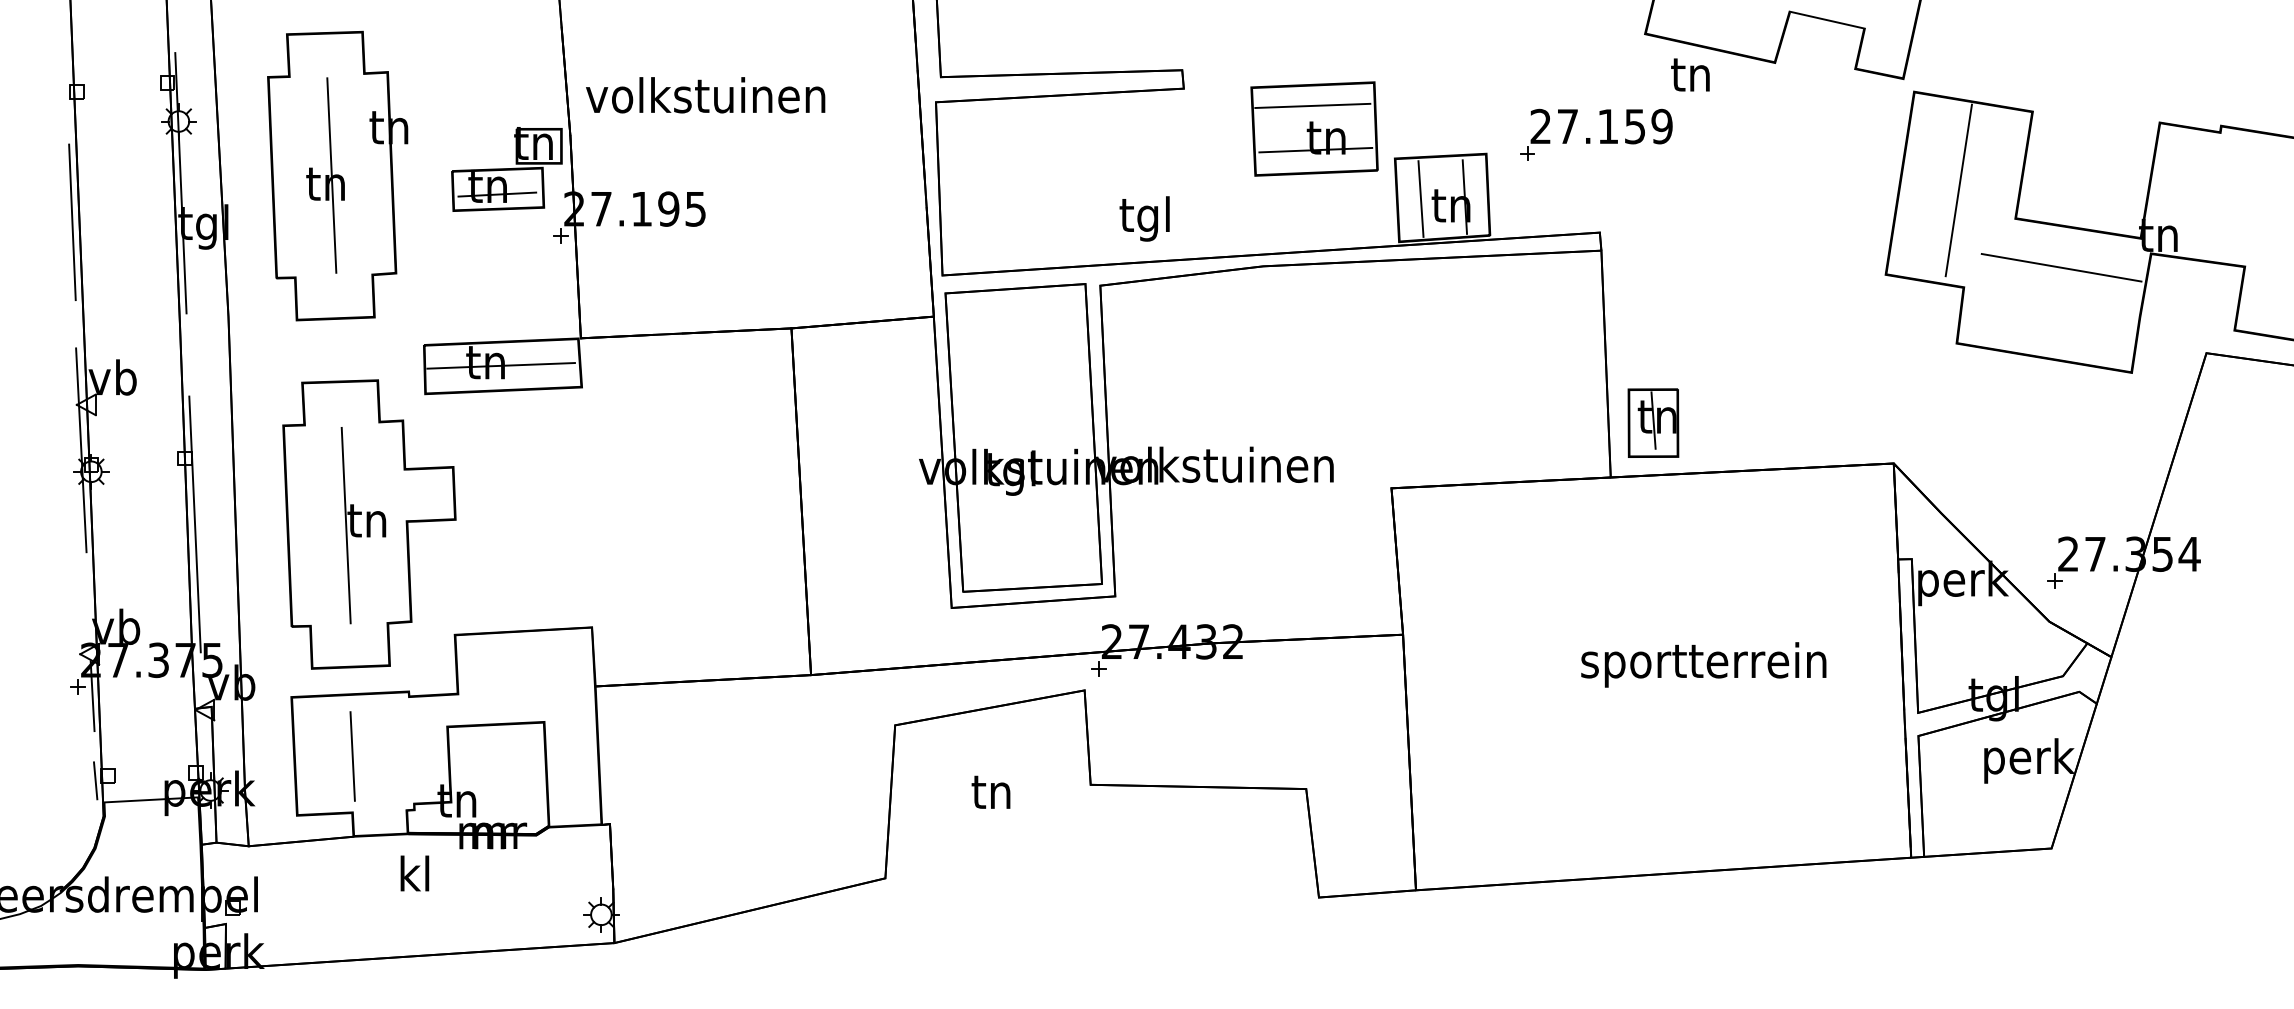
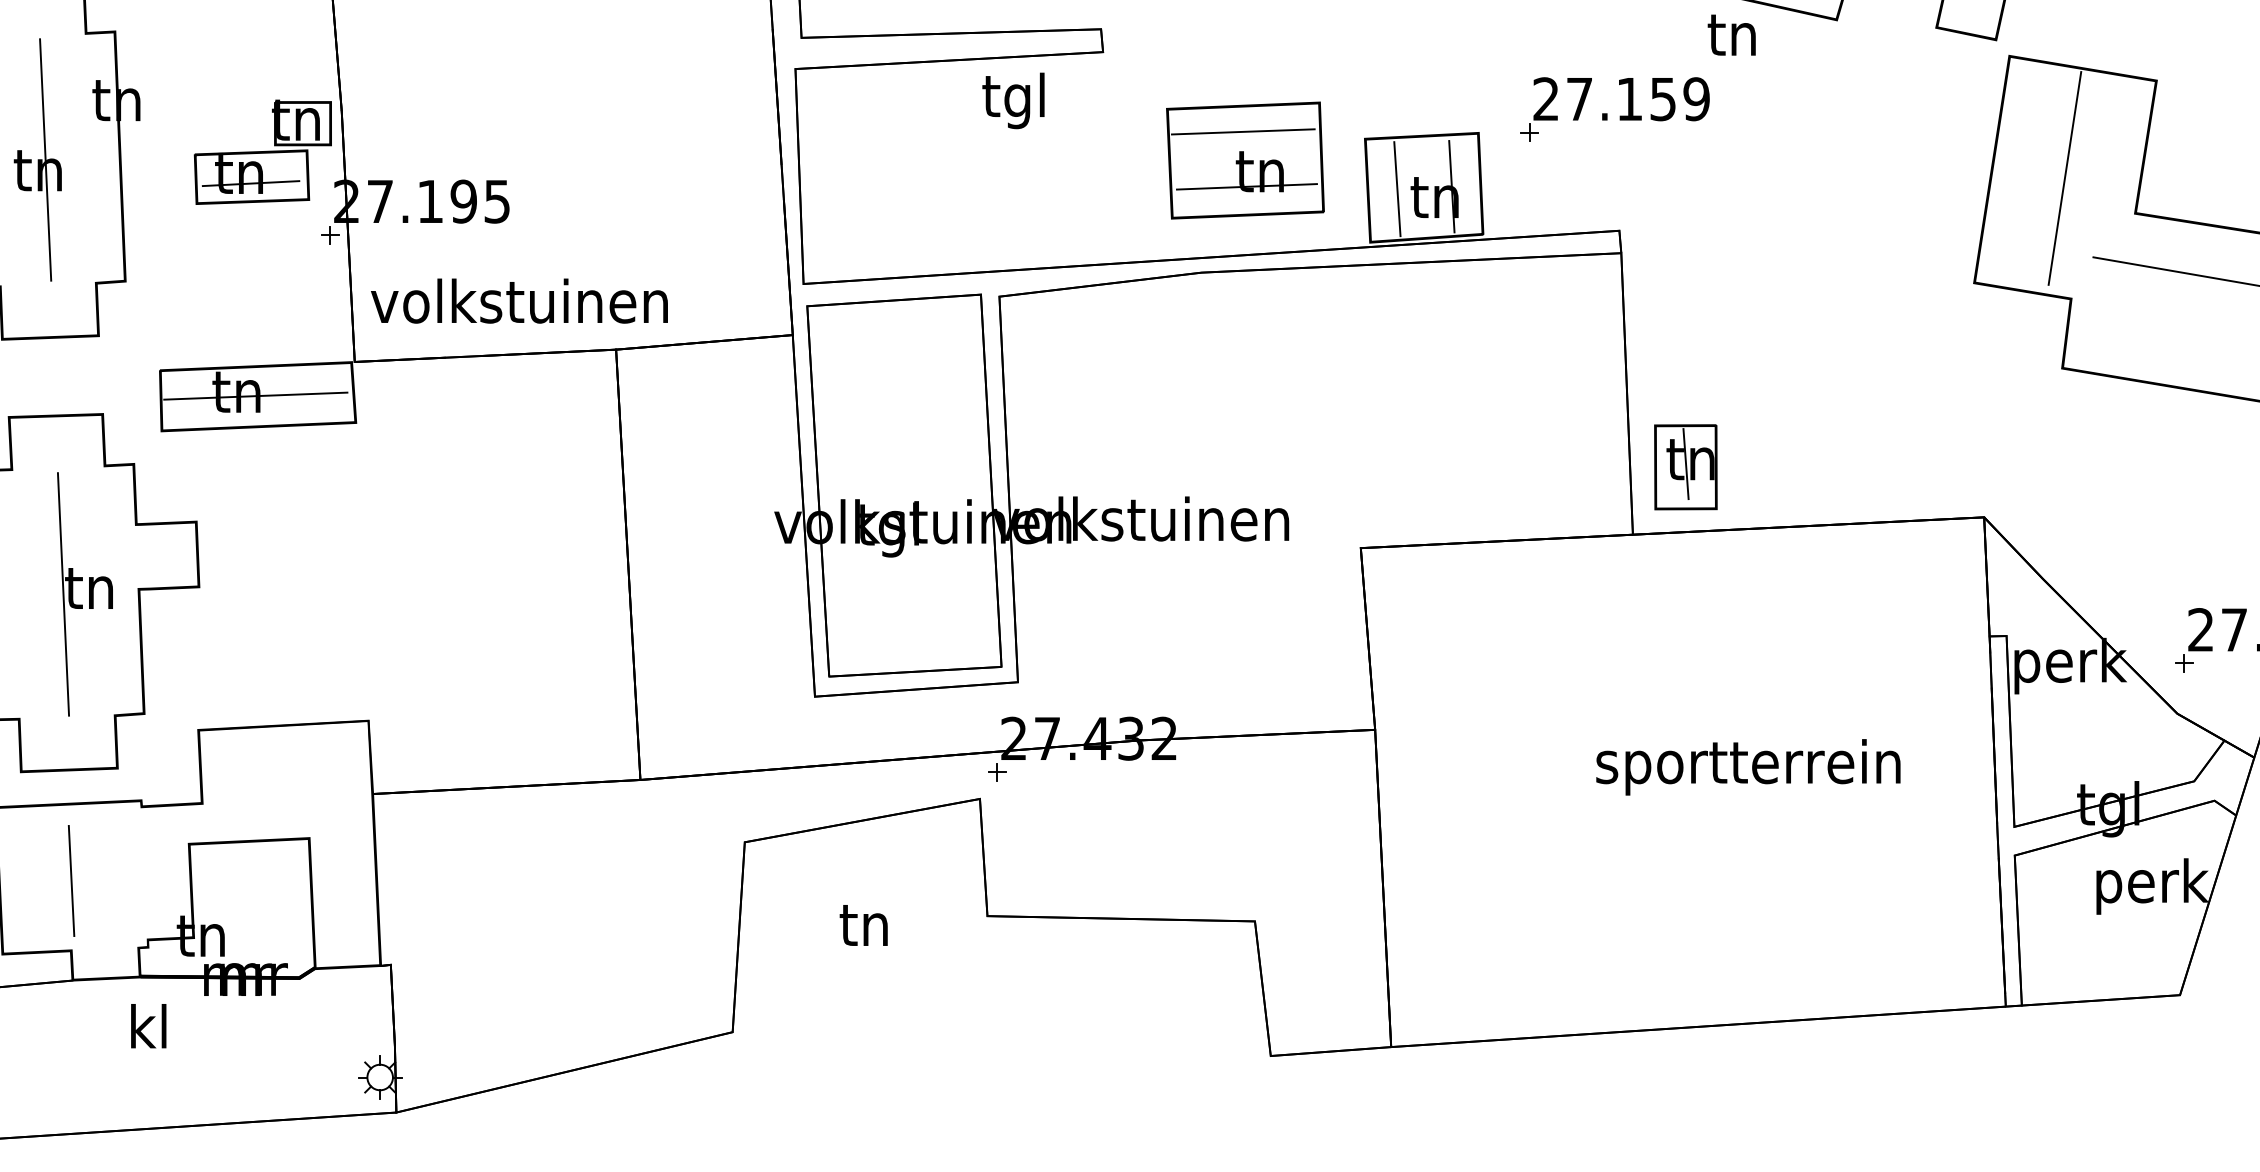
text: (705, 95) -> (519, 301), moved
part: (1314, 128) -> (1245, 159), moved
text: (1144, 218) -> (1013, 100), moved

